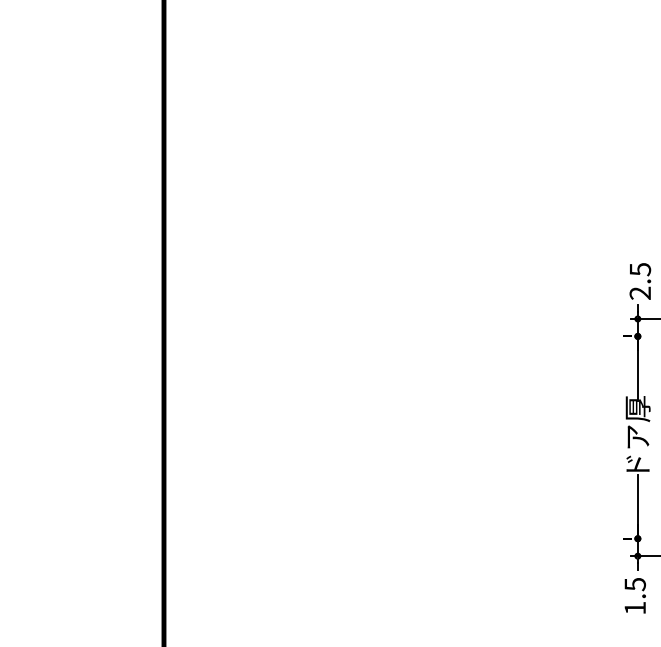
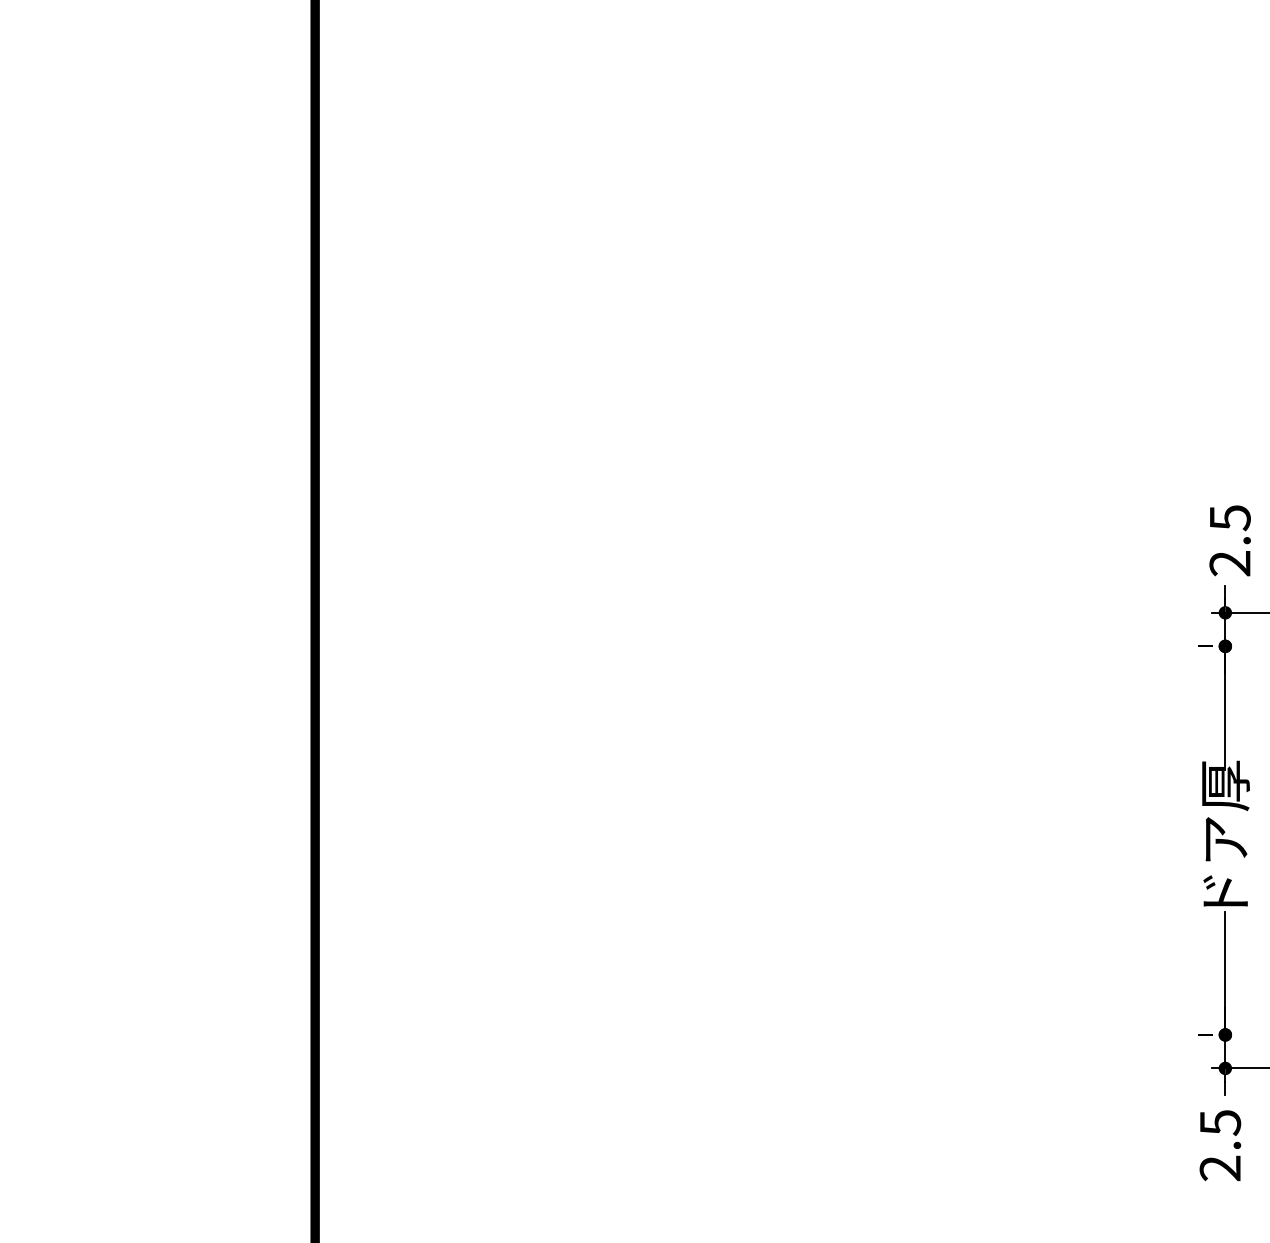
text: (634, 607) -> (1218, 1167), 1.5 -> 2.5

